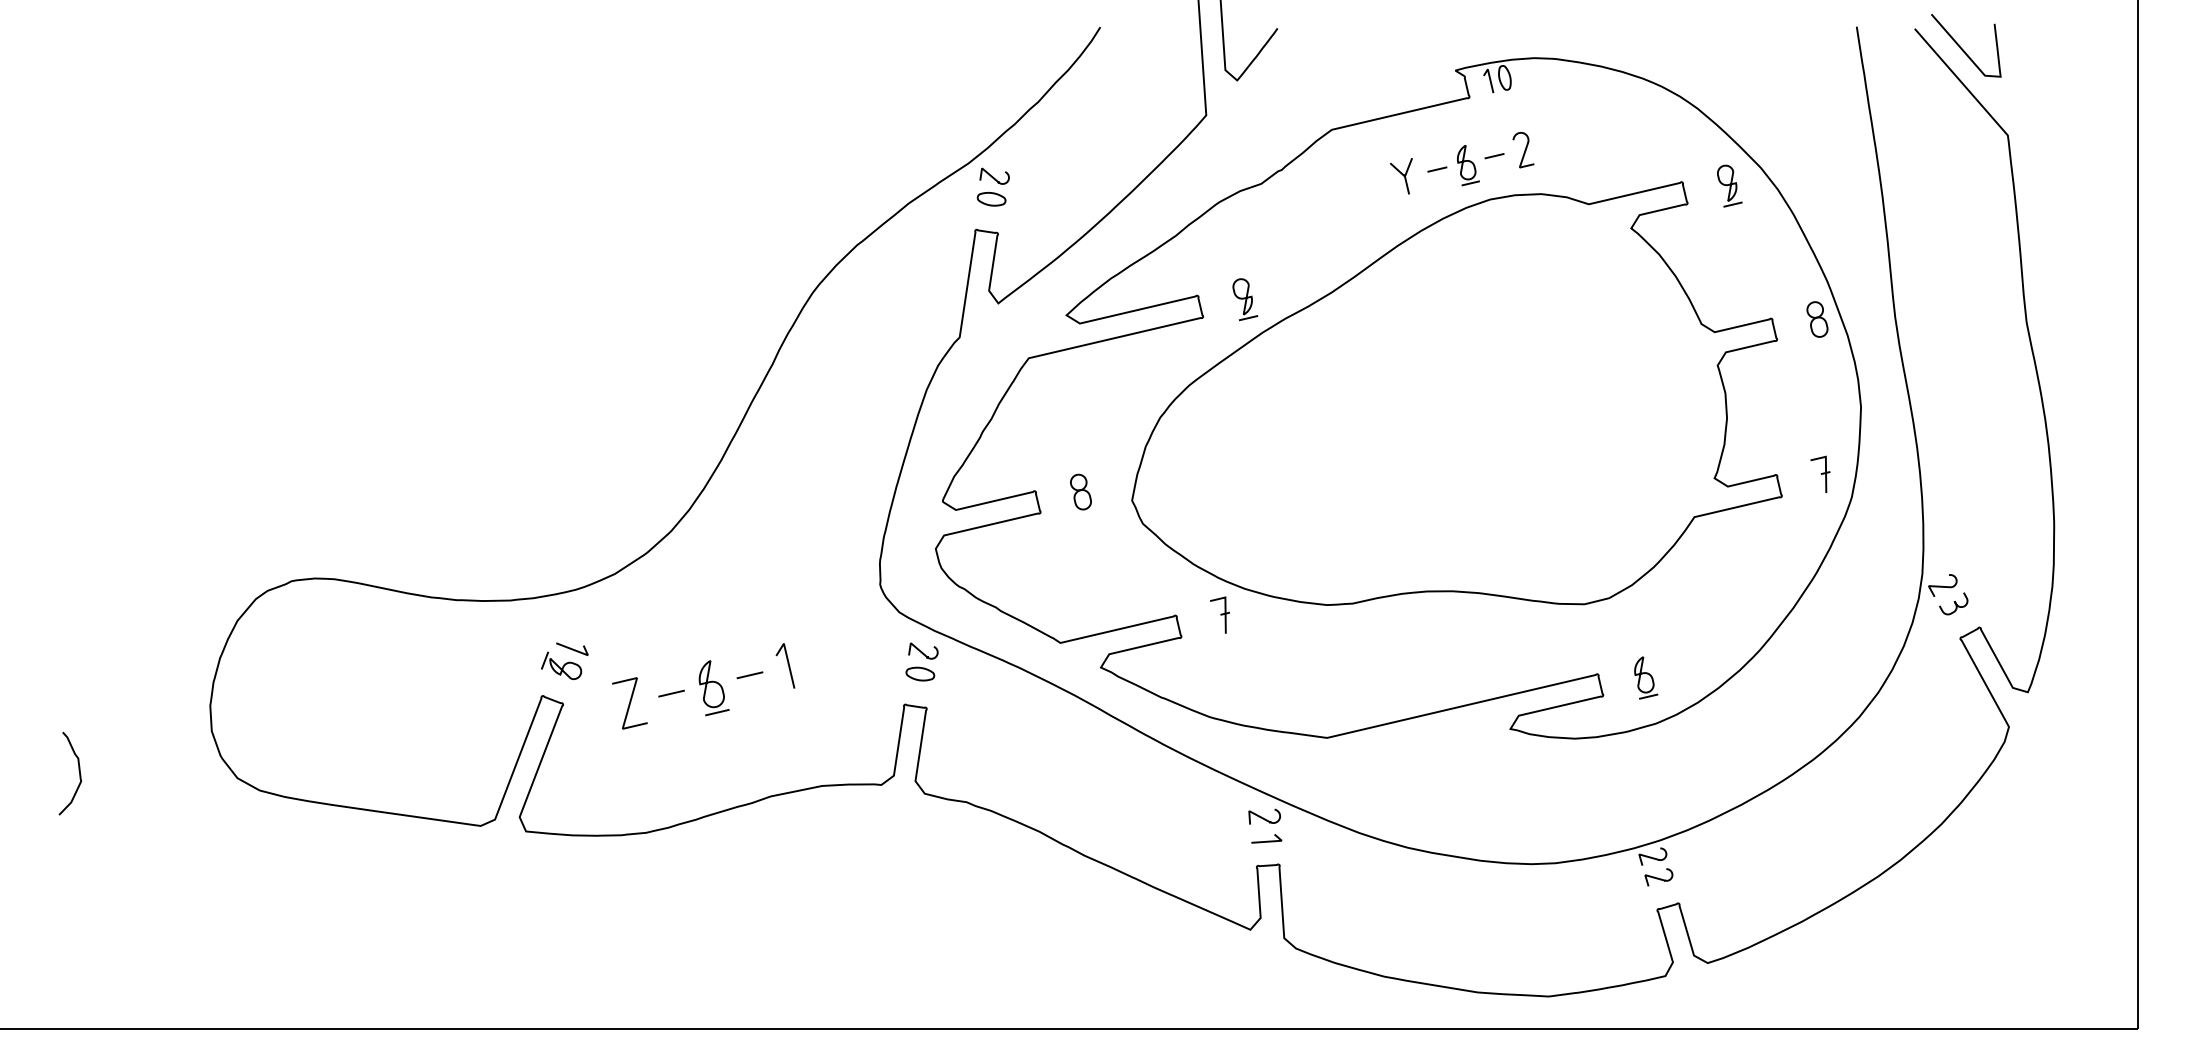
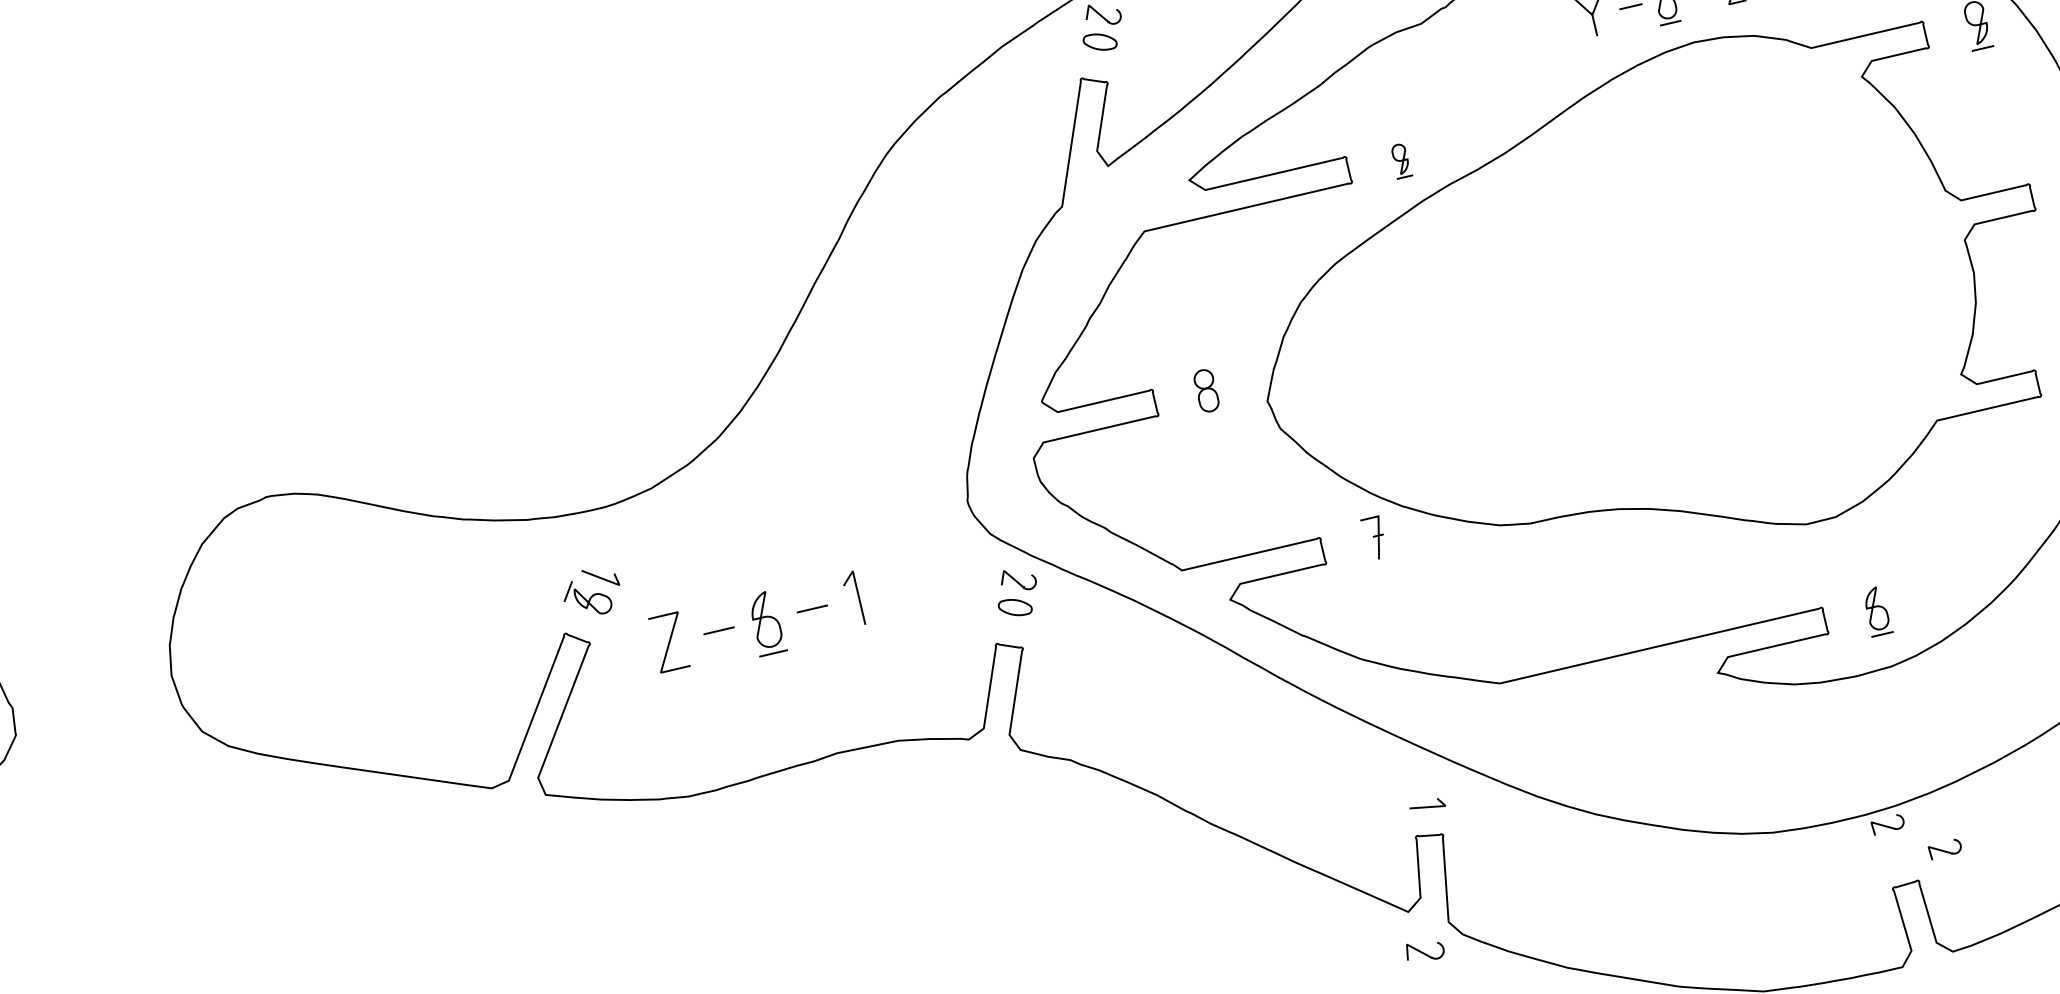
part: (1245, 299) -> (1402, 161), size x0.7
curve: (1263, 817) -> (1423, 952), moved
curve: (1658, 877) -> (1944, 849), moved

